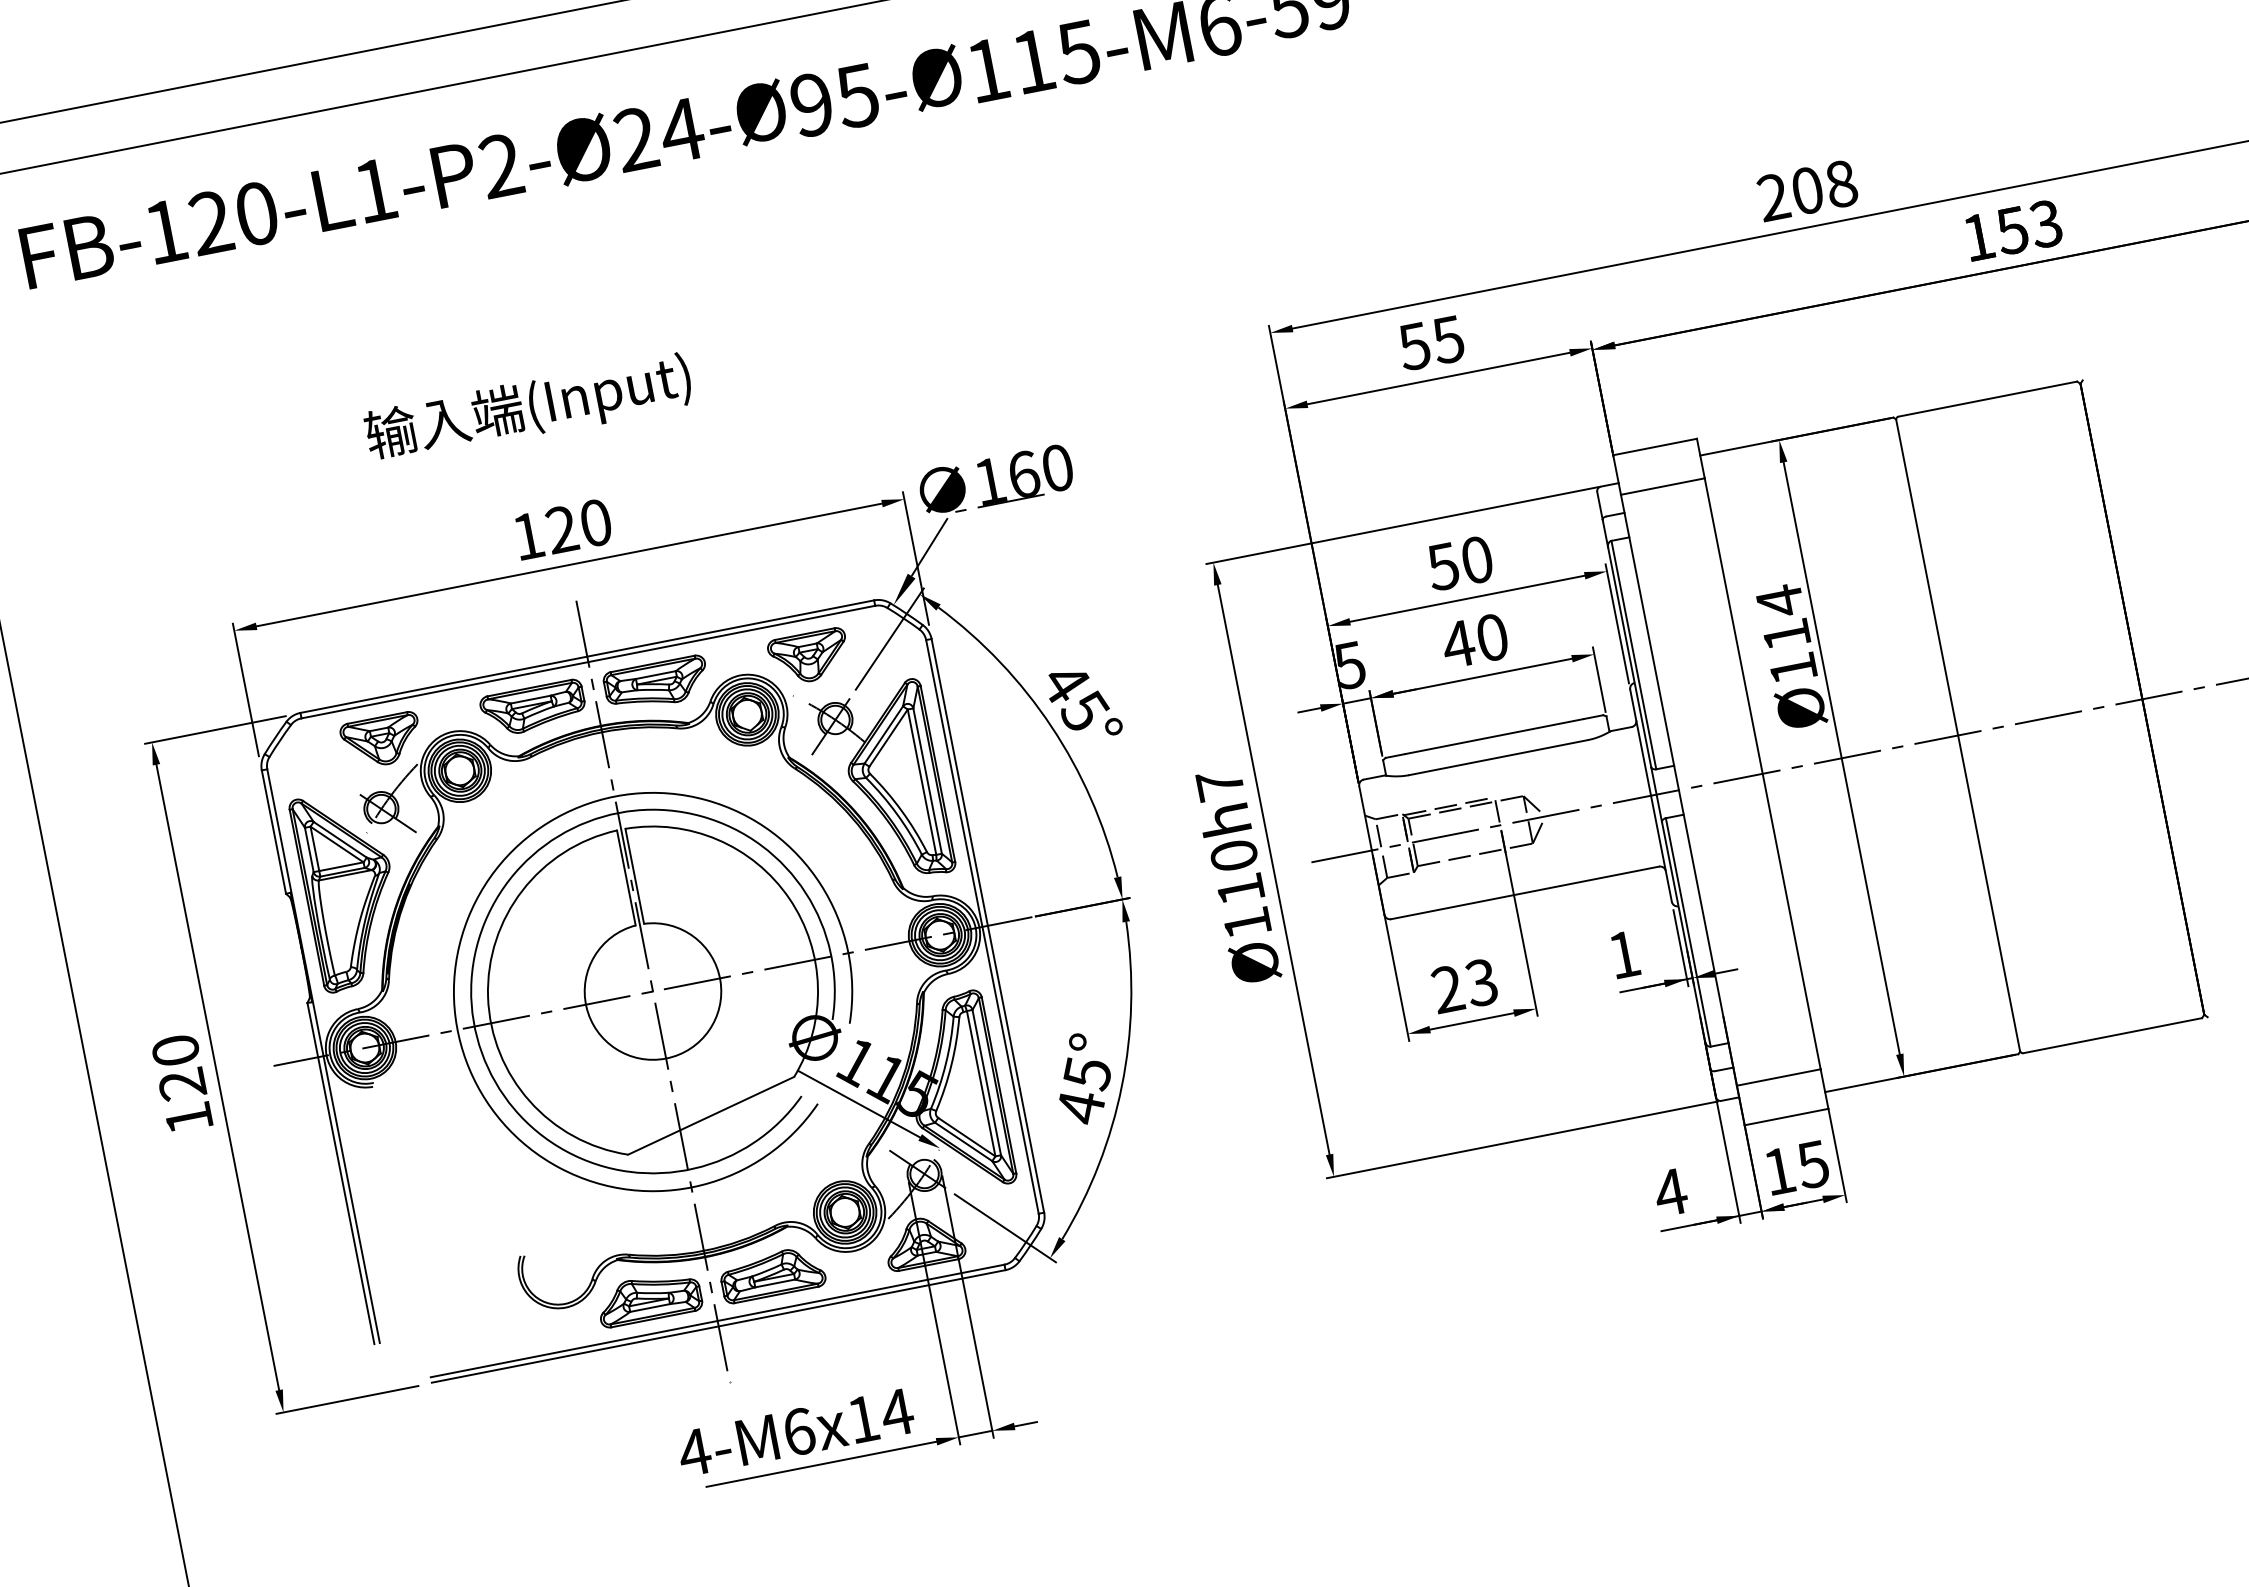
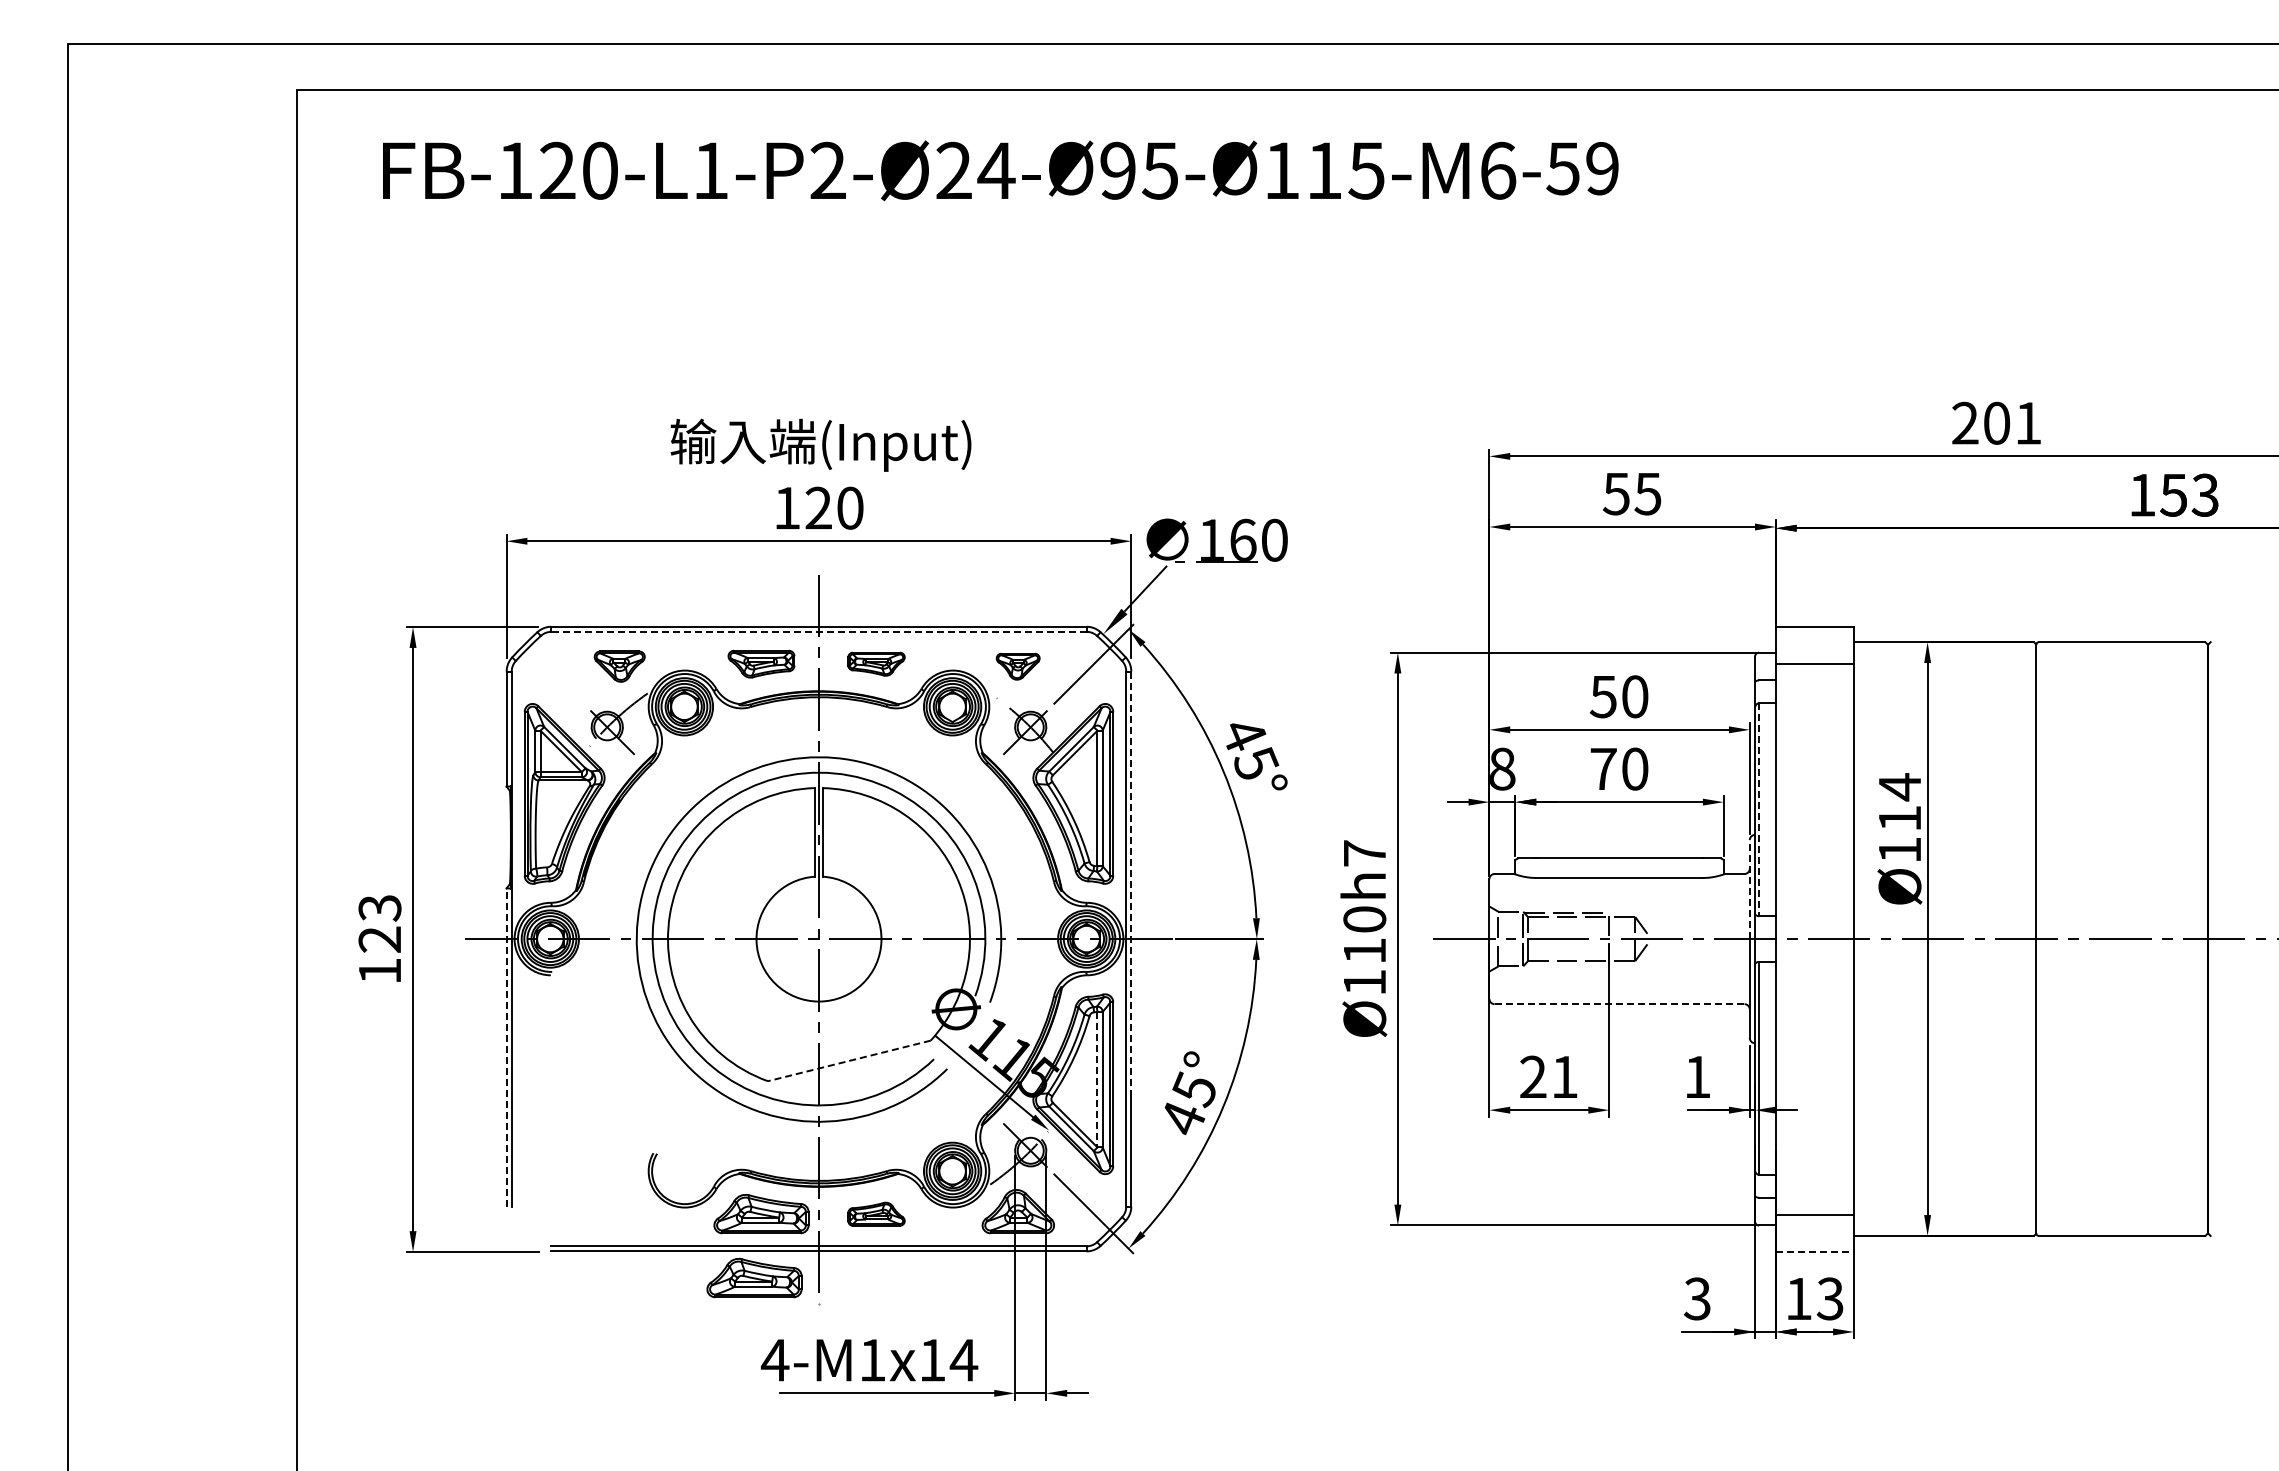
text: (1841, 184) -> (2028, 423), 208 -> 201
text: (528, 408) -> (820, 444), moved
text: (1458, 643) -> (1603, 768), 40 -> 70
line: (1634, 654) -> (1759, 809), solid -> dashed
part: (808, 657) -> (1017, 666), size x0.6
line: (588, 661) -> (819, 631), solid -> dashed
text: (1350, 664) -> (1502, 768), 5 -> 8
part: (656, 685) -> (876, 664), size x0.6
part: (533, 709) -> (761, 664), size x0.7
part: (381, 741) -> (619, 666), size x0.7
line: (1640, 742) -> (1749, 889), solid -> dashed
line: (975, 864) -> (1131, 881), solid -> dashed
line: (1525, 893) -> (1619, 1004), solid -> dashed
text: (1481, 982) -> (1564, 1076), 23 -> 21
text: (175, 1051) -> (379, 908), 120 -> 123
line: (981, 1083) -> (1097, 1079), solid -> dashed
line: (711, 1115) -> (849, 1060), solid -> dashed
line: (1787, 1116) -> (1815, 1251), solid -> dashed
text: (1812, 1164) -> (1829, 1298), 15 -> 13
line: (340, 1173) -> (506, 1047), solid -> dashed
text: (1670, 1192) -> (1697, 1298), 4 -> 3
part: (772, 1274) -> (876, 1214), size x0.6
part: (655, 1369) -> (754, 1278), added
text: (799, 1430) -> (873, 1359), 4-M6x14 -> 4-M1x14

